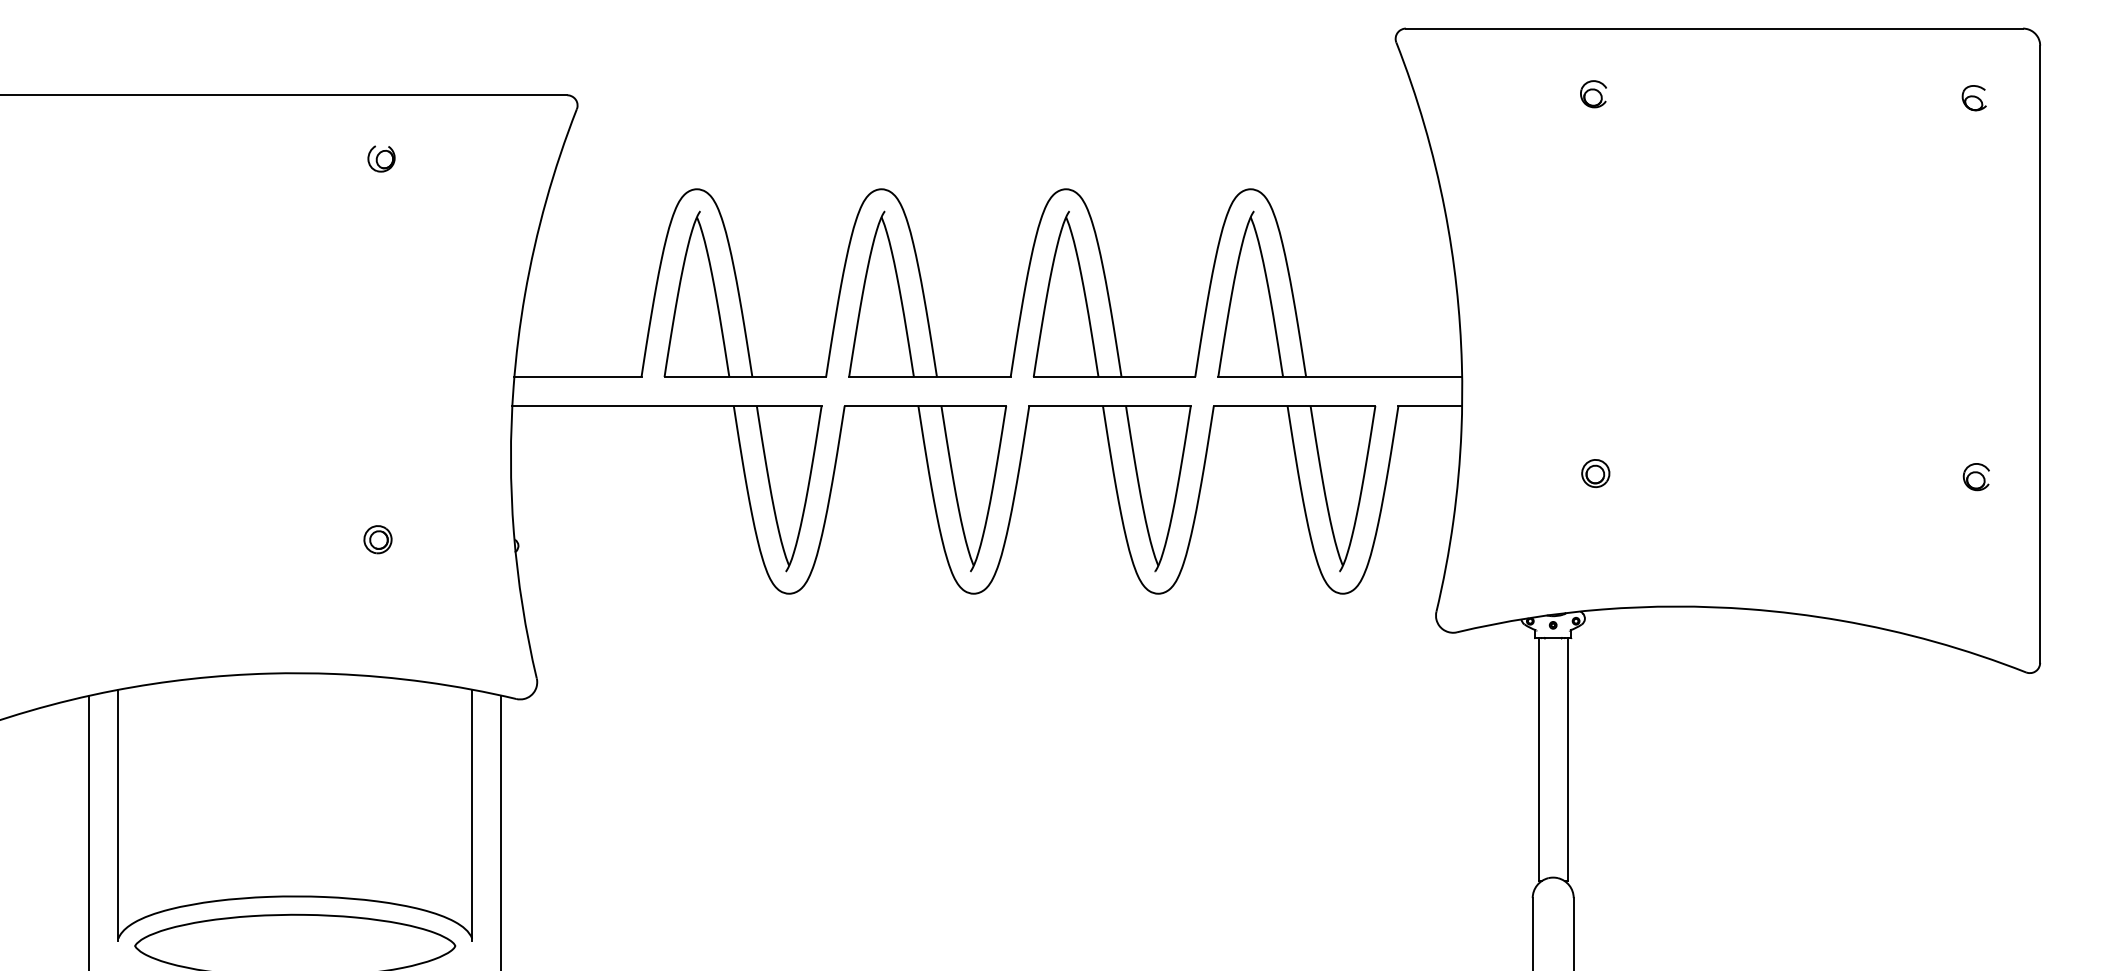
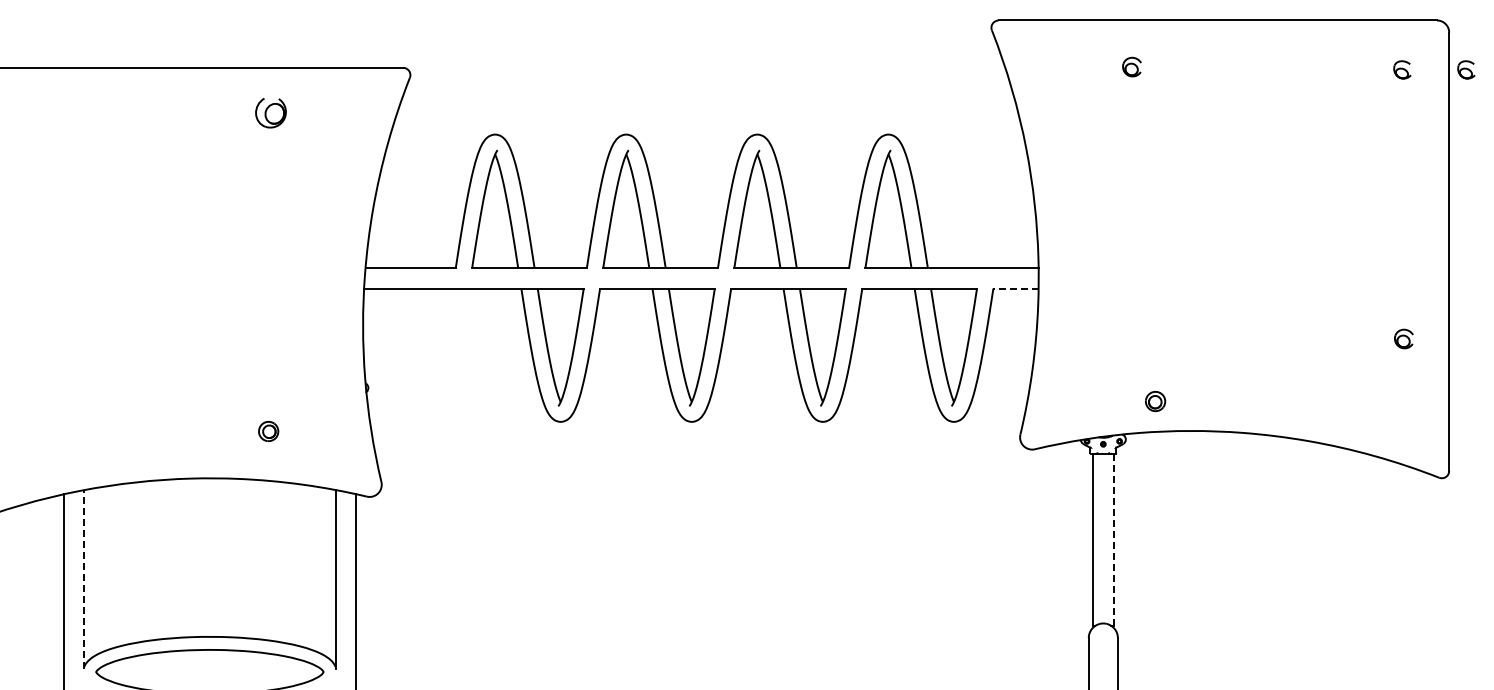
part: (2064, 97) -> (1466, 69), added
part: (381, 158) -> (271, 112), size x1.6
line: (1430, 405) -> (1016, 288), solid -> dashed
part: (1595, 473) -> (1155, 401), moved
part: (377, 539) -> (268, 431), moved
line: (1567, 760) -> (1113, 540), solid -> dashed
line: (118, 814) -> (84, 578), solid -> dashed

